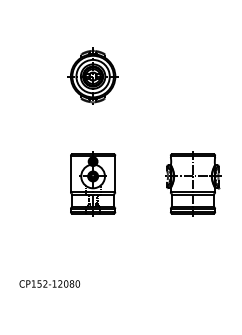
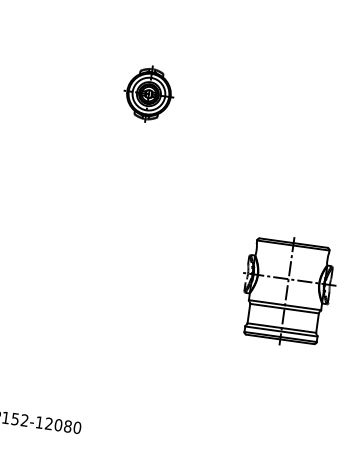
part: (92, 75) -> (148, 92), size x0.6
part: (93, 183) -> (125, 268), removed

